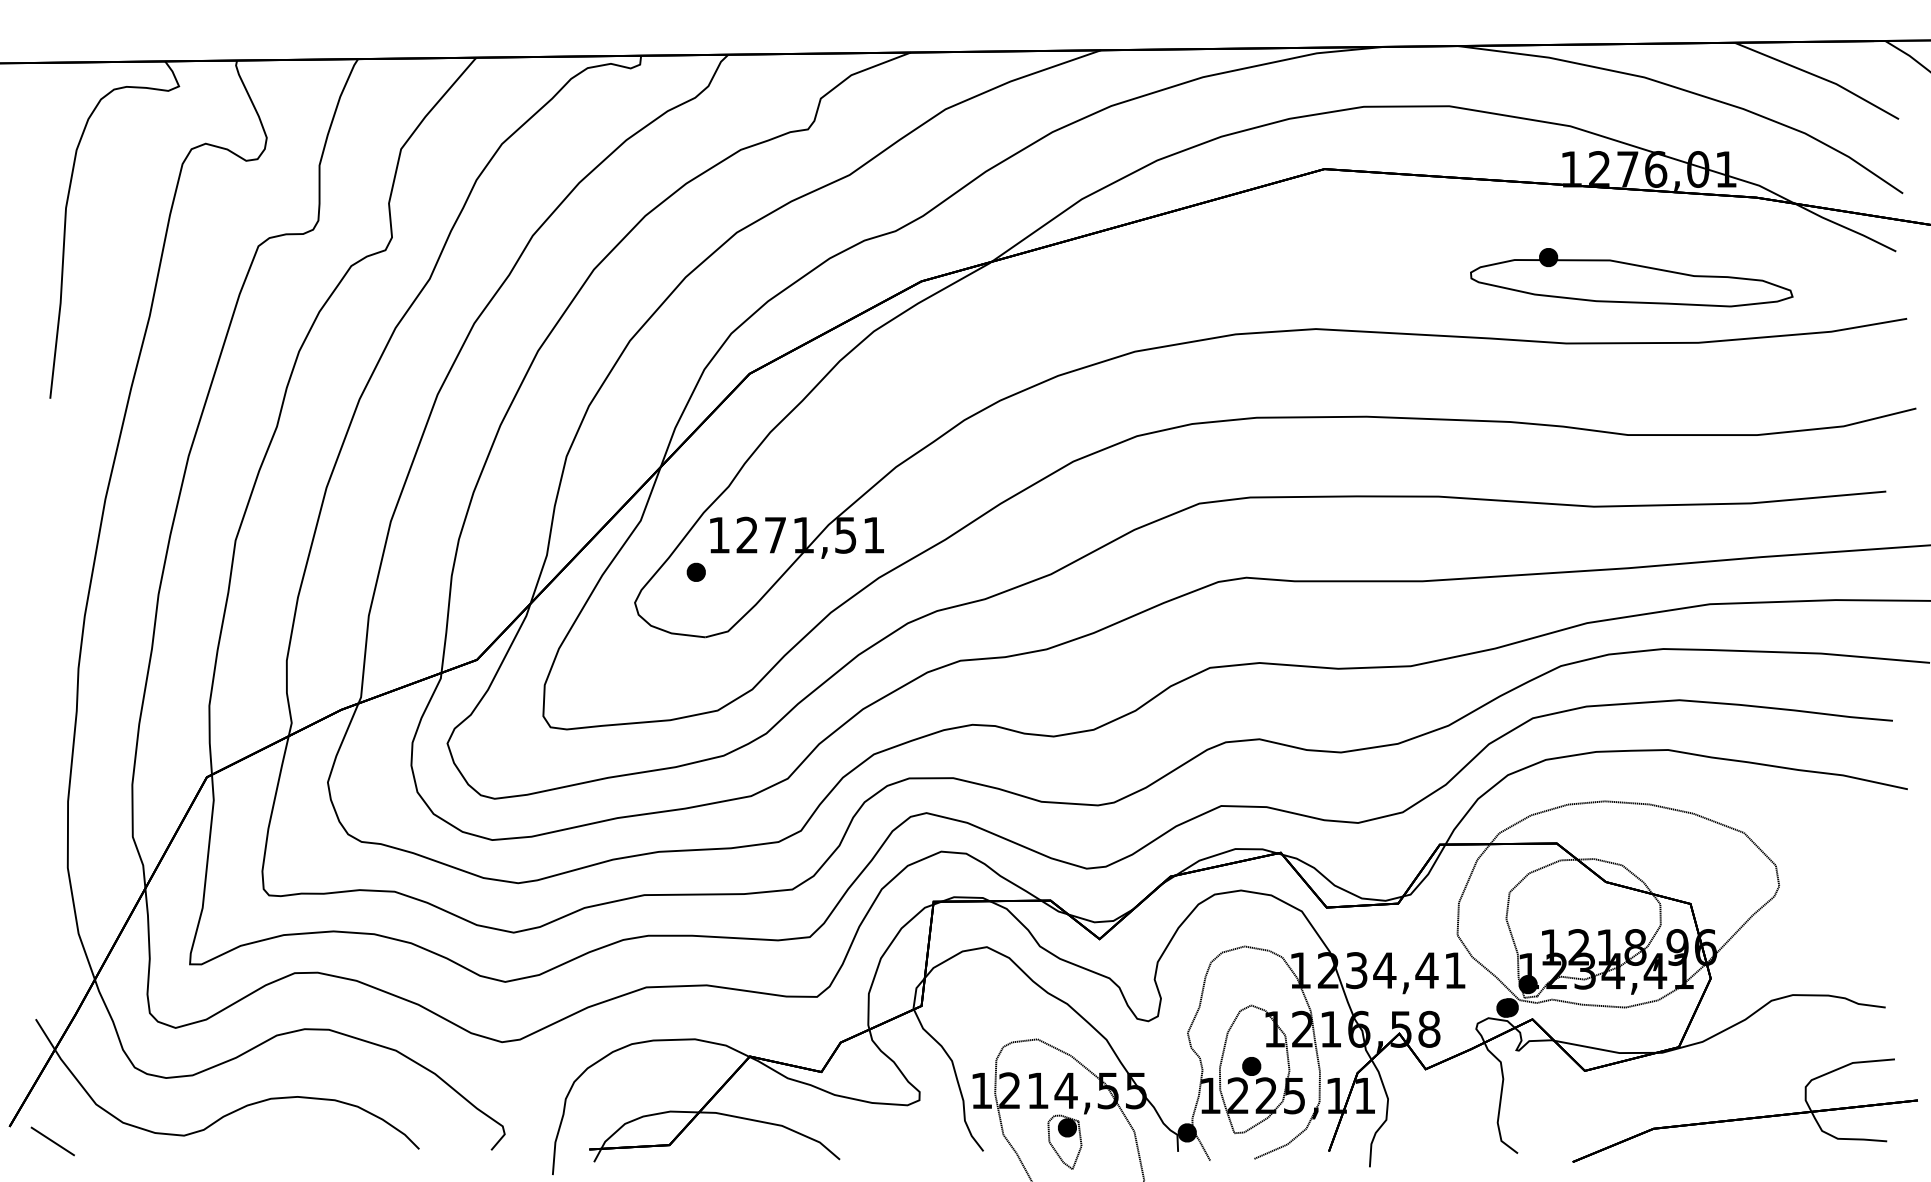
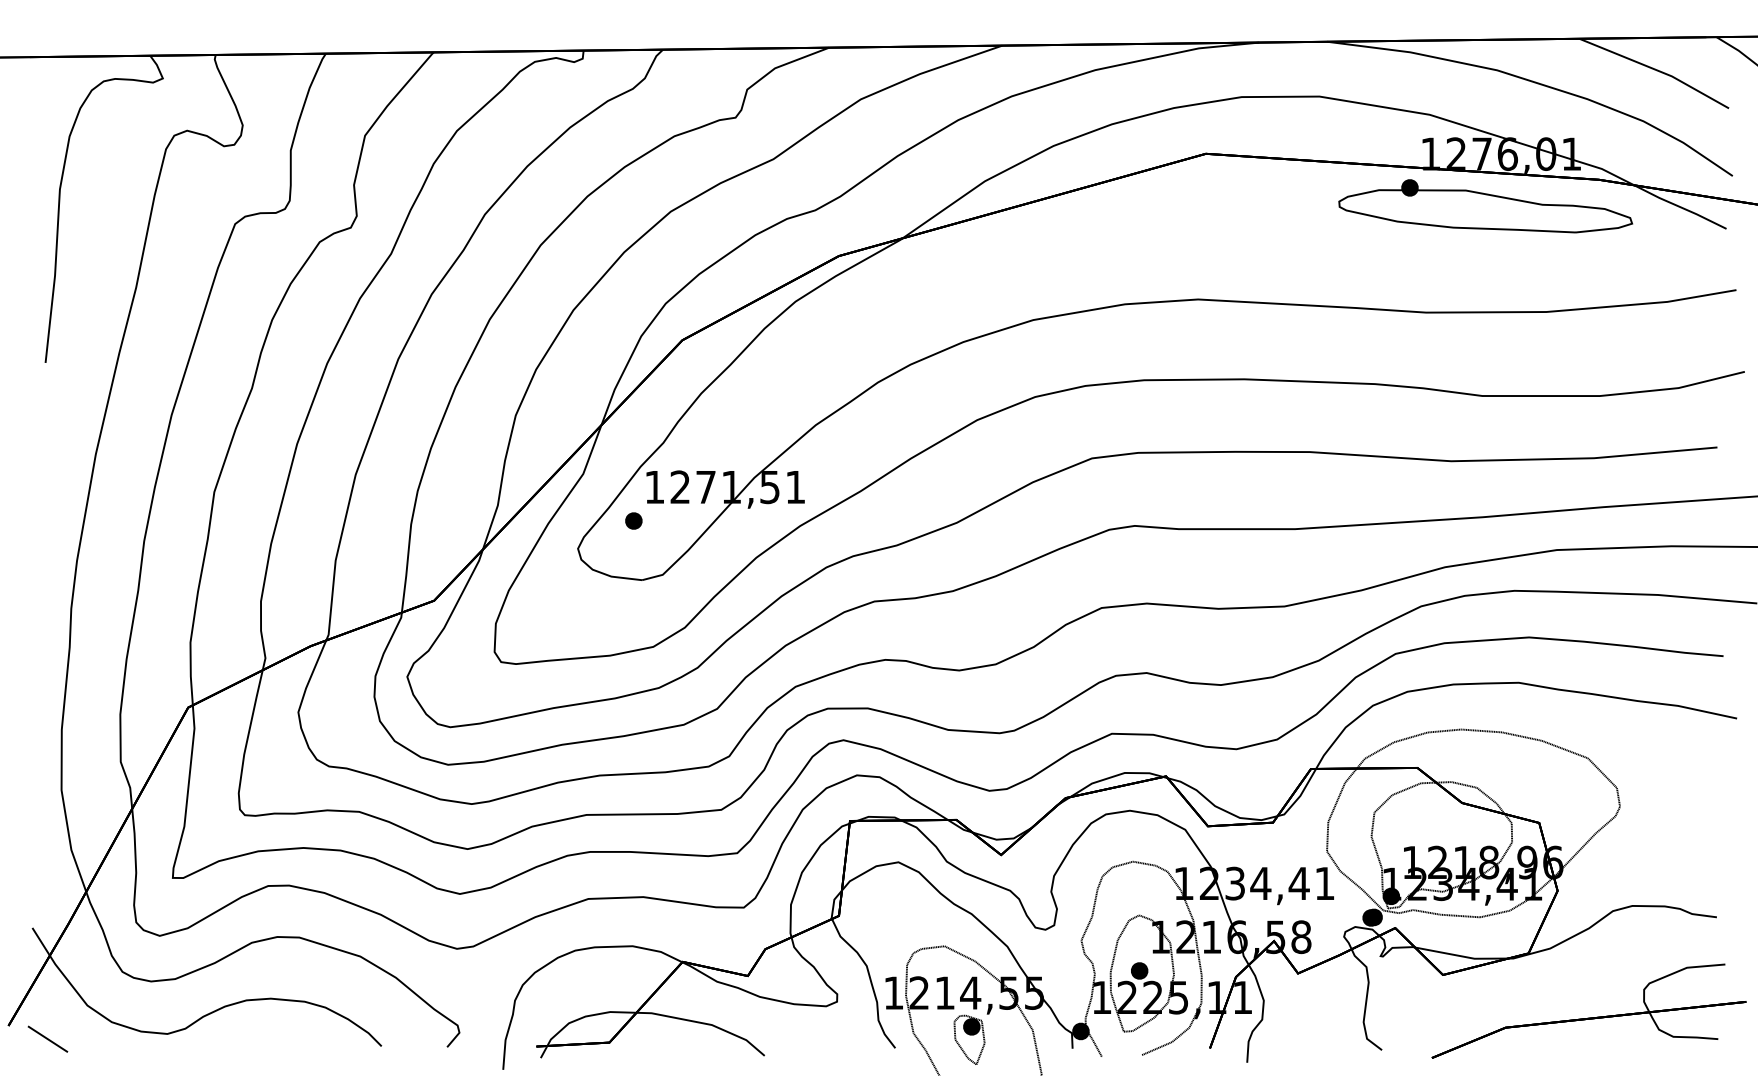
part: (1631, 277) -> (1485, 206), moved

